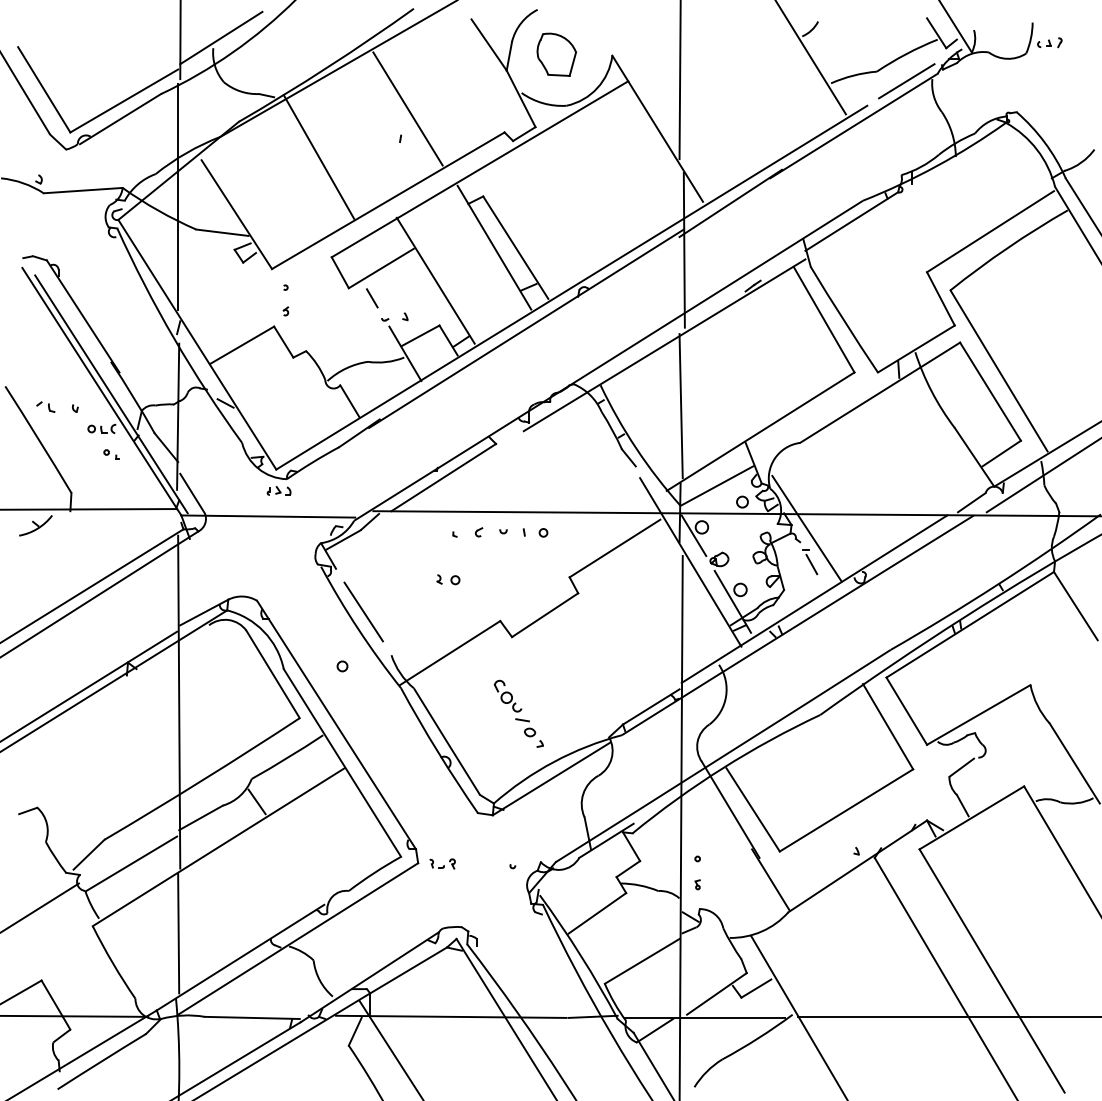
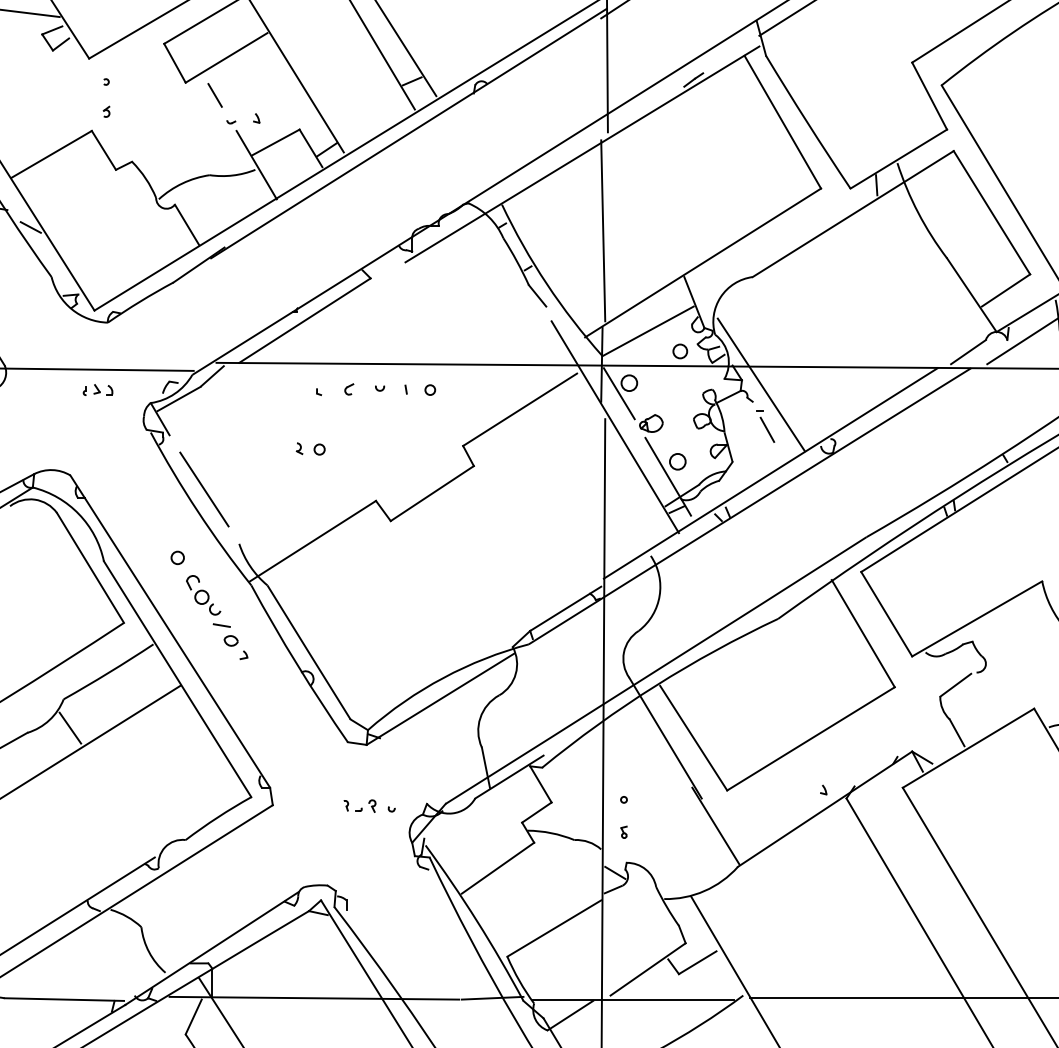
part: (278, 490) -> (97, 389), moved
part: (518, 713) -> (216, 617), moved
part: (442, 863) -> (359, 805), moved

